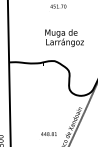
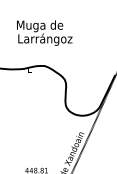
text: (64, 37) -> (44, 32), moved

